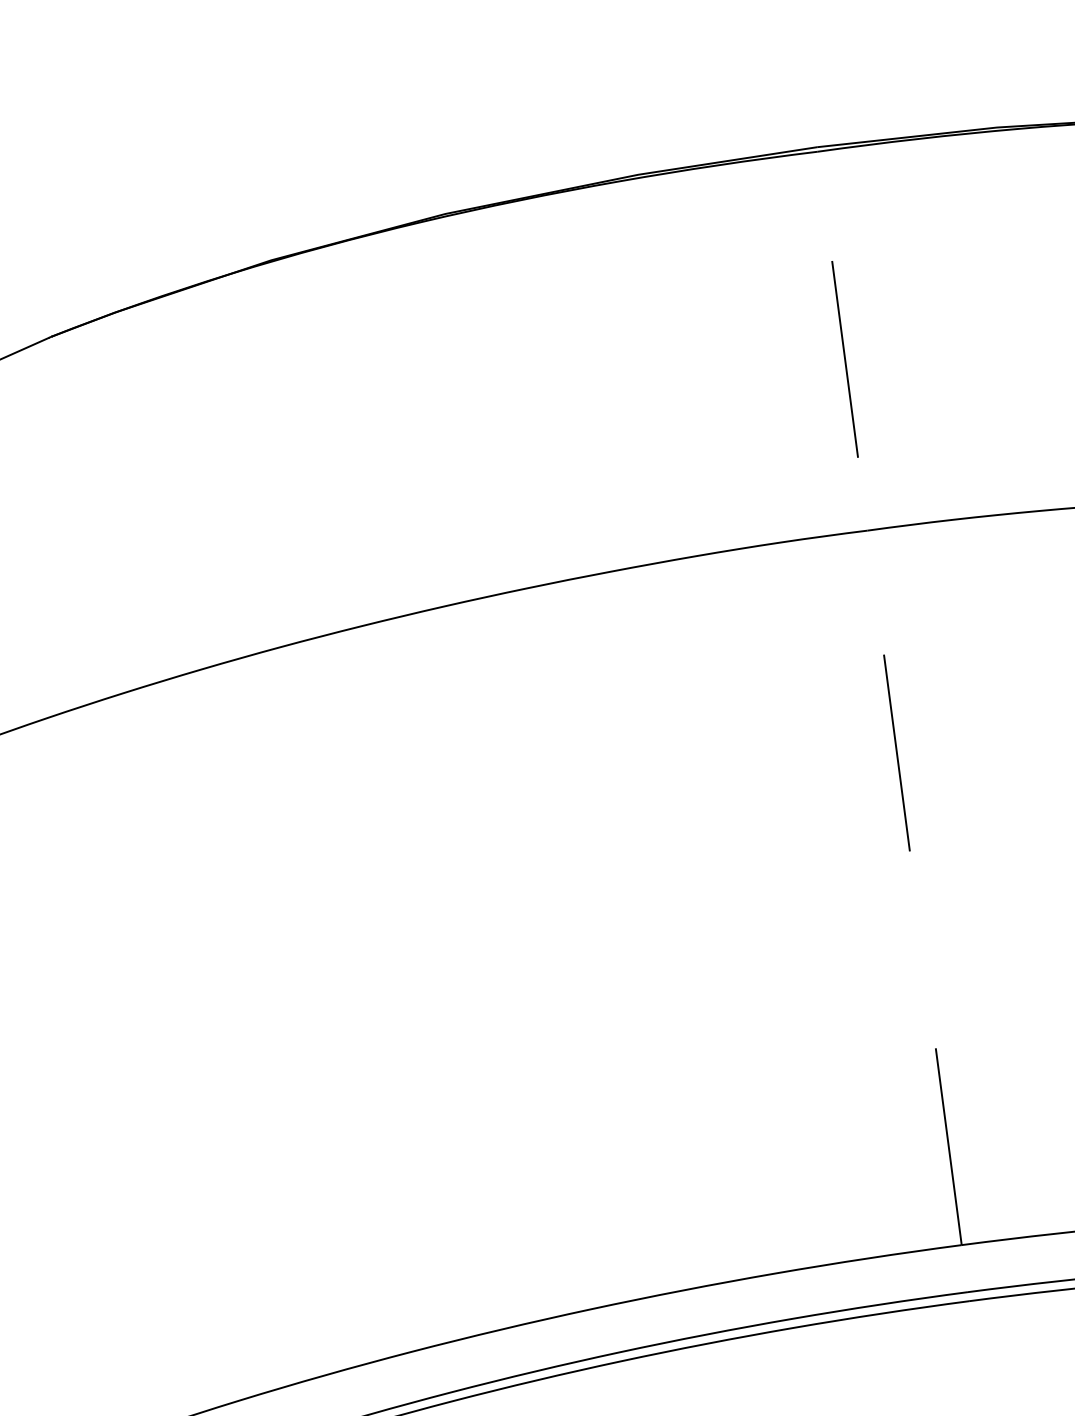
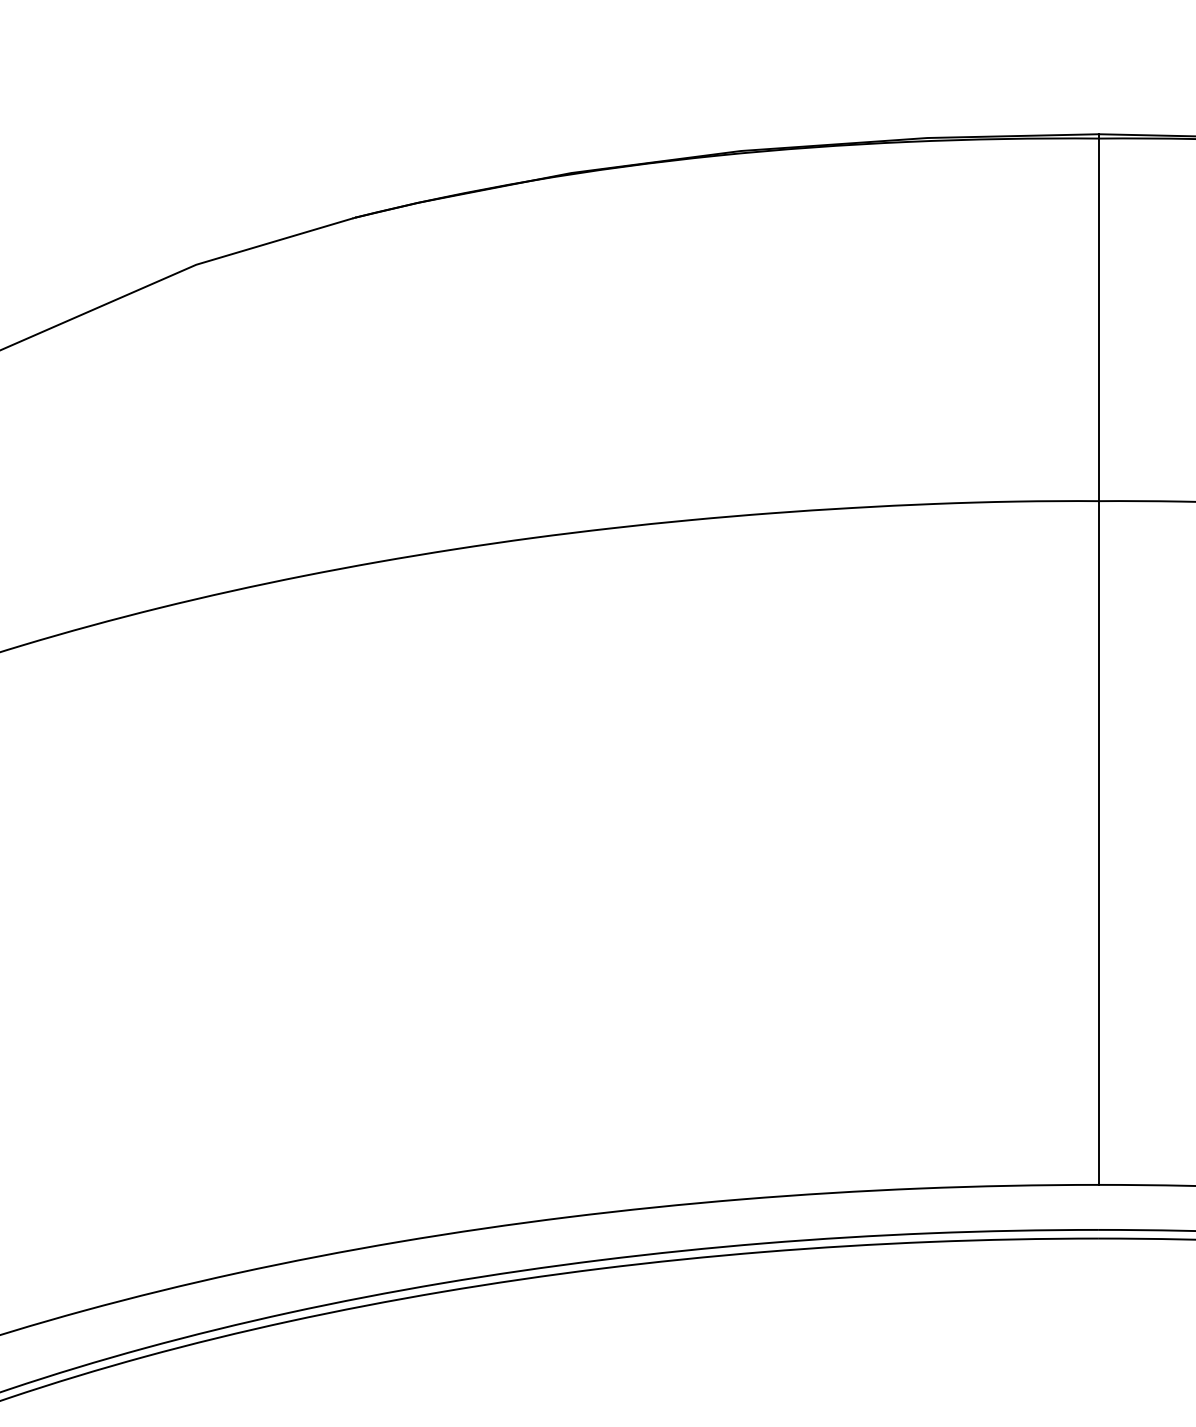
line: (889, 696) -> (1098, 659), dashed -> solid

